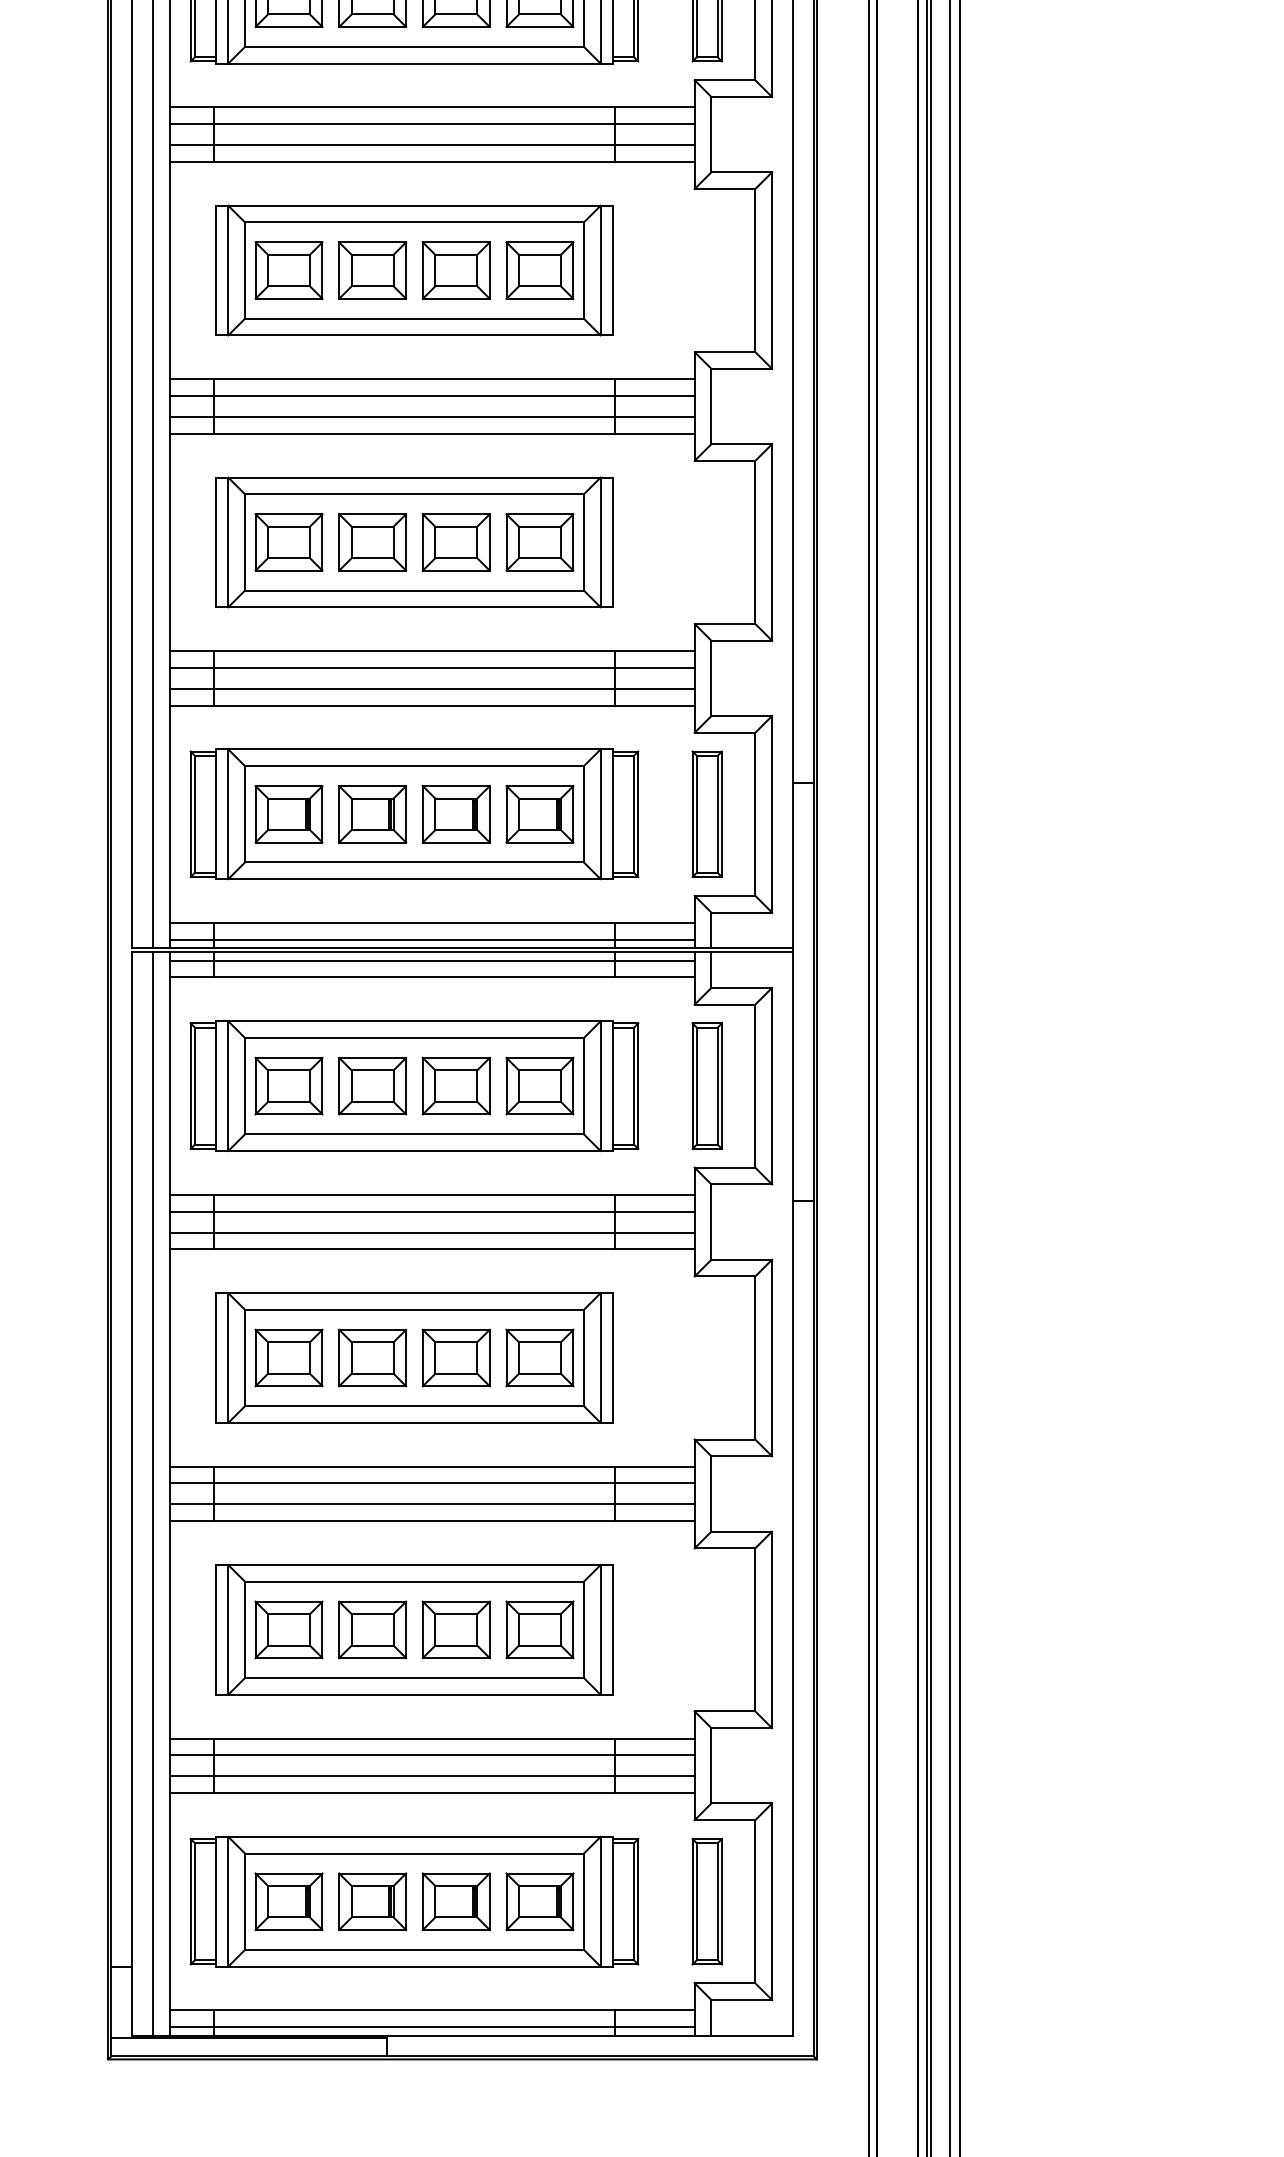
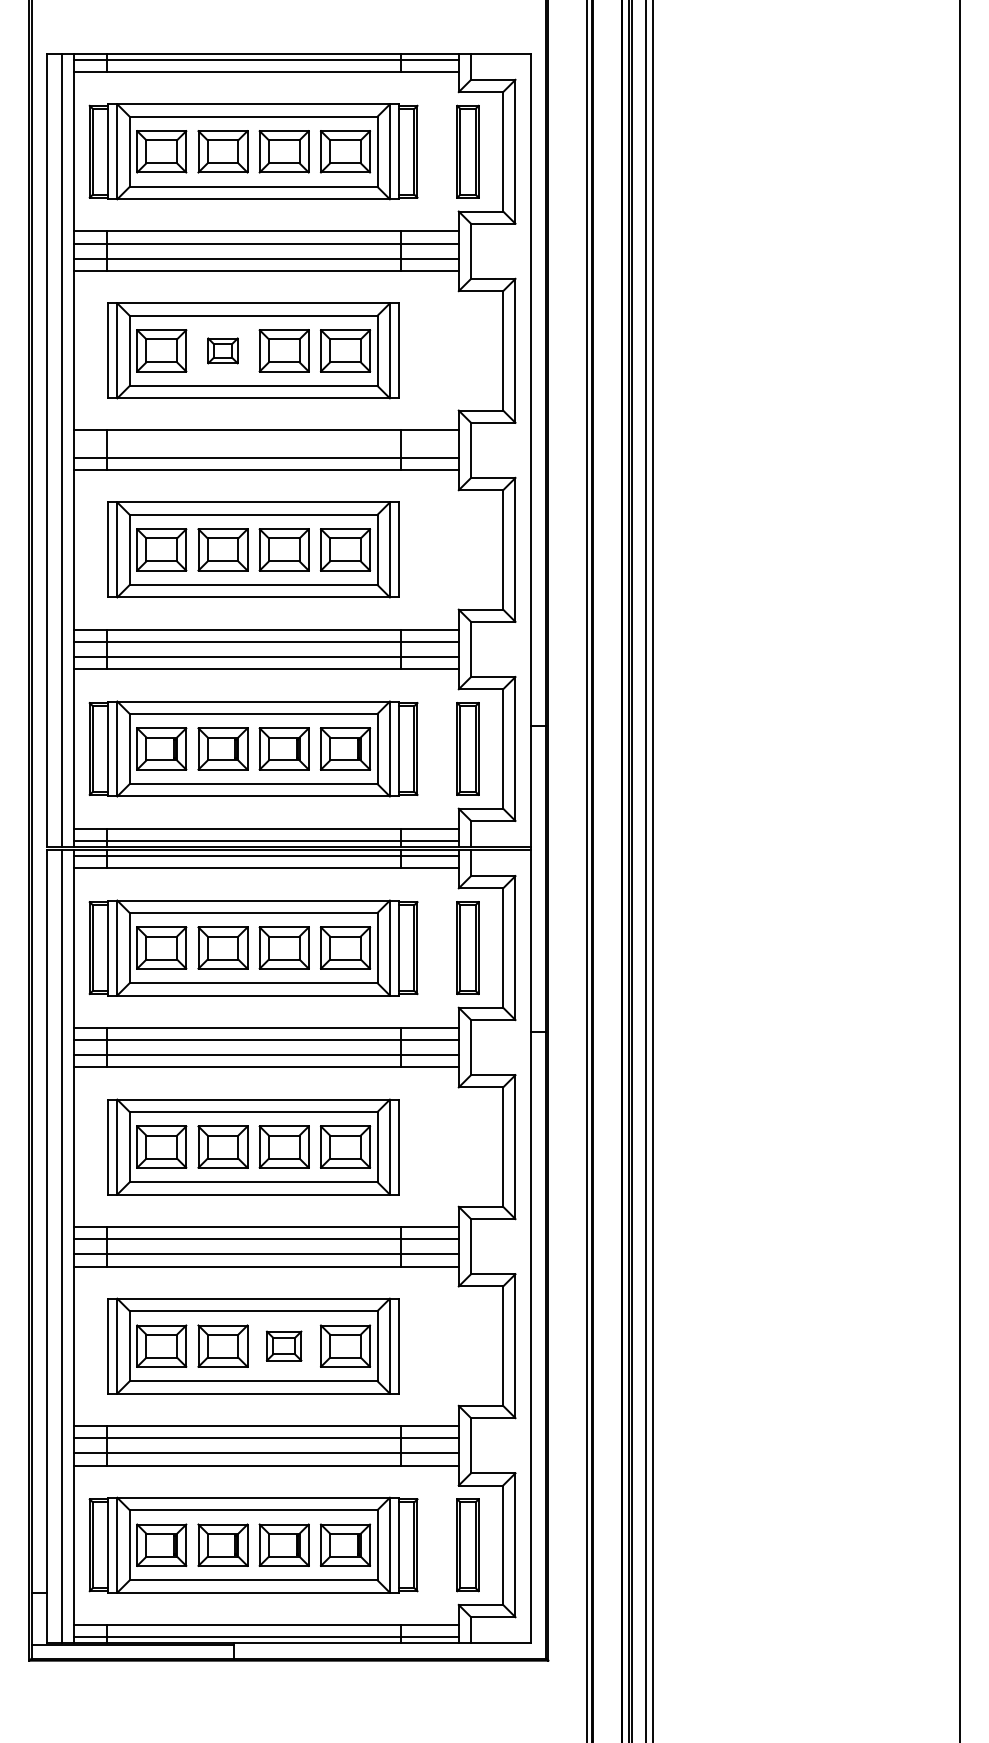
part: (371, 270) -> (222, 350), size x0.6
line: (432, 395) -> (266, 442), removed
part: (455, 1628) -> (283, 1345), size x0.7

